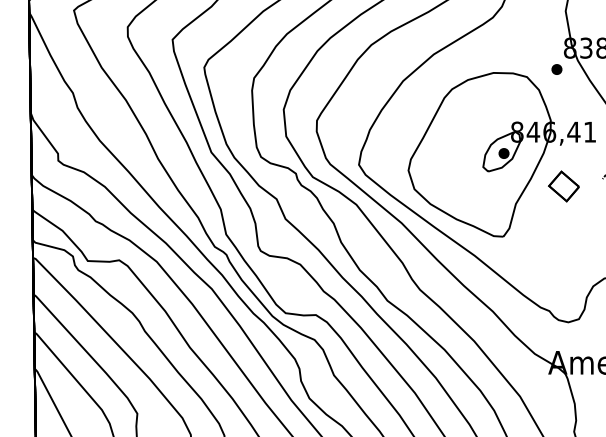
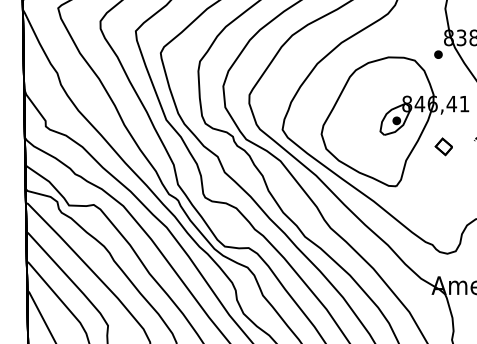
part: (563, 186) -> (443, 146), size x0.7

